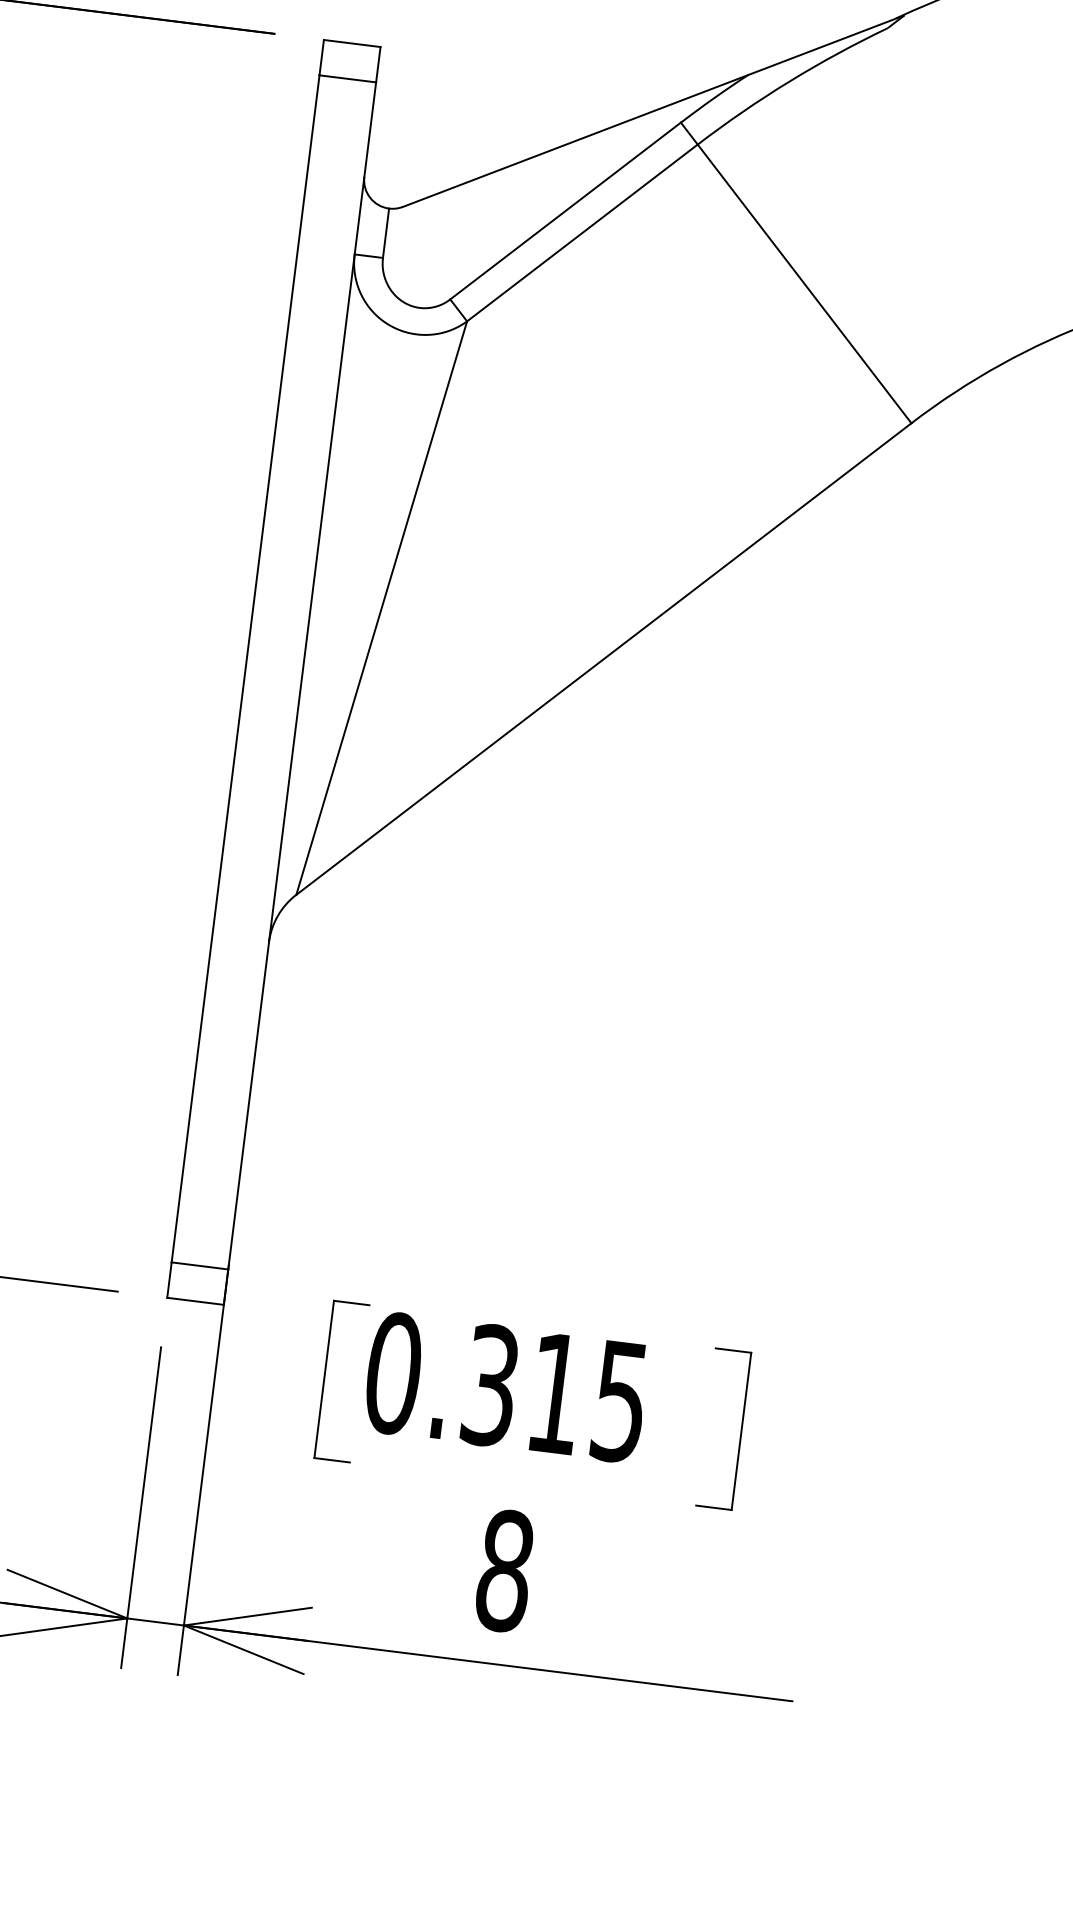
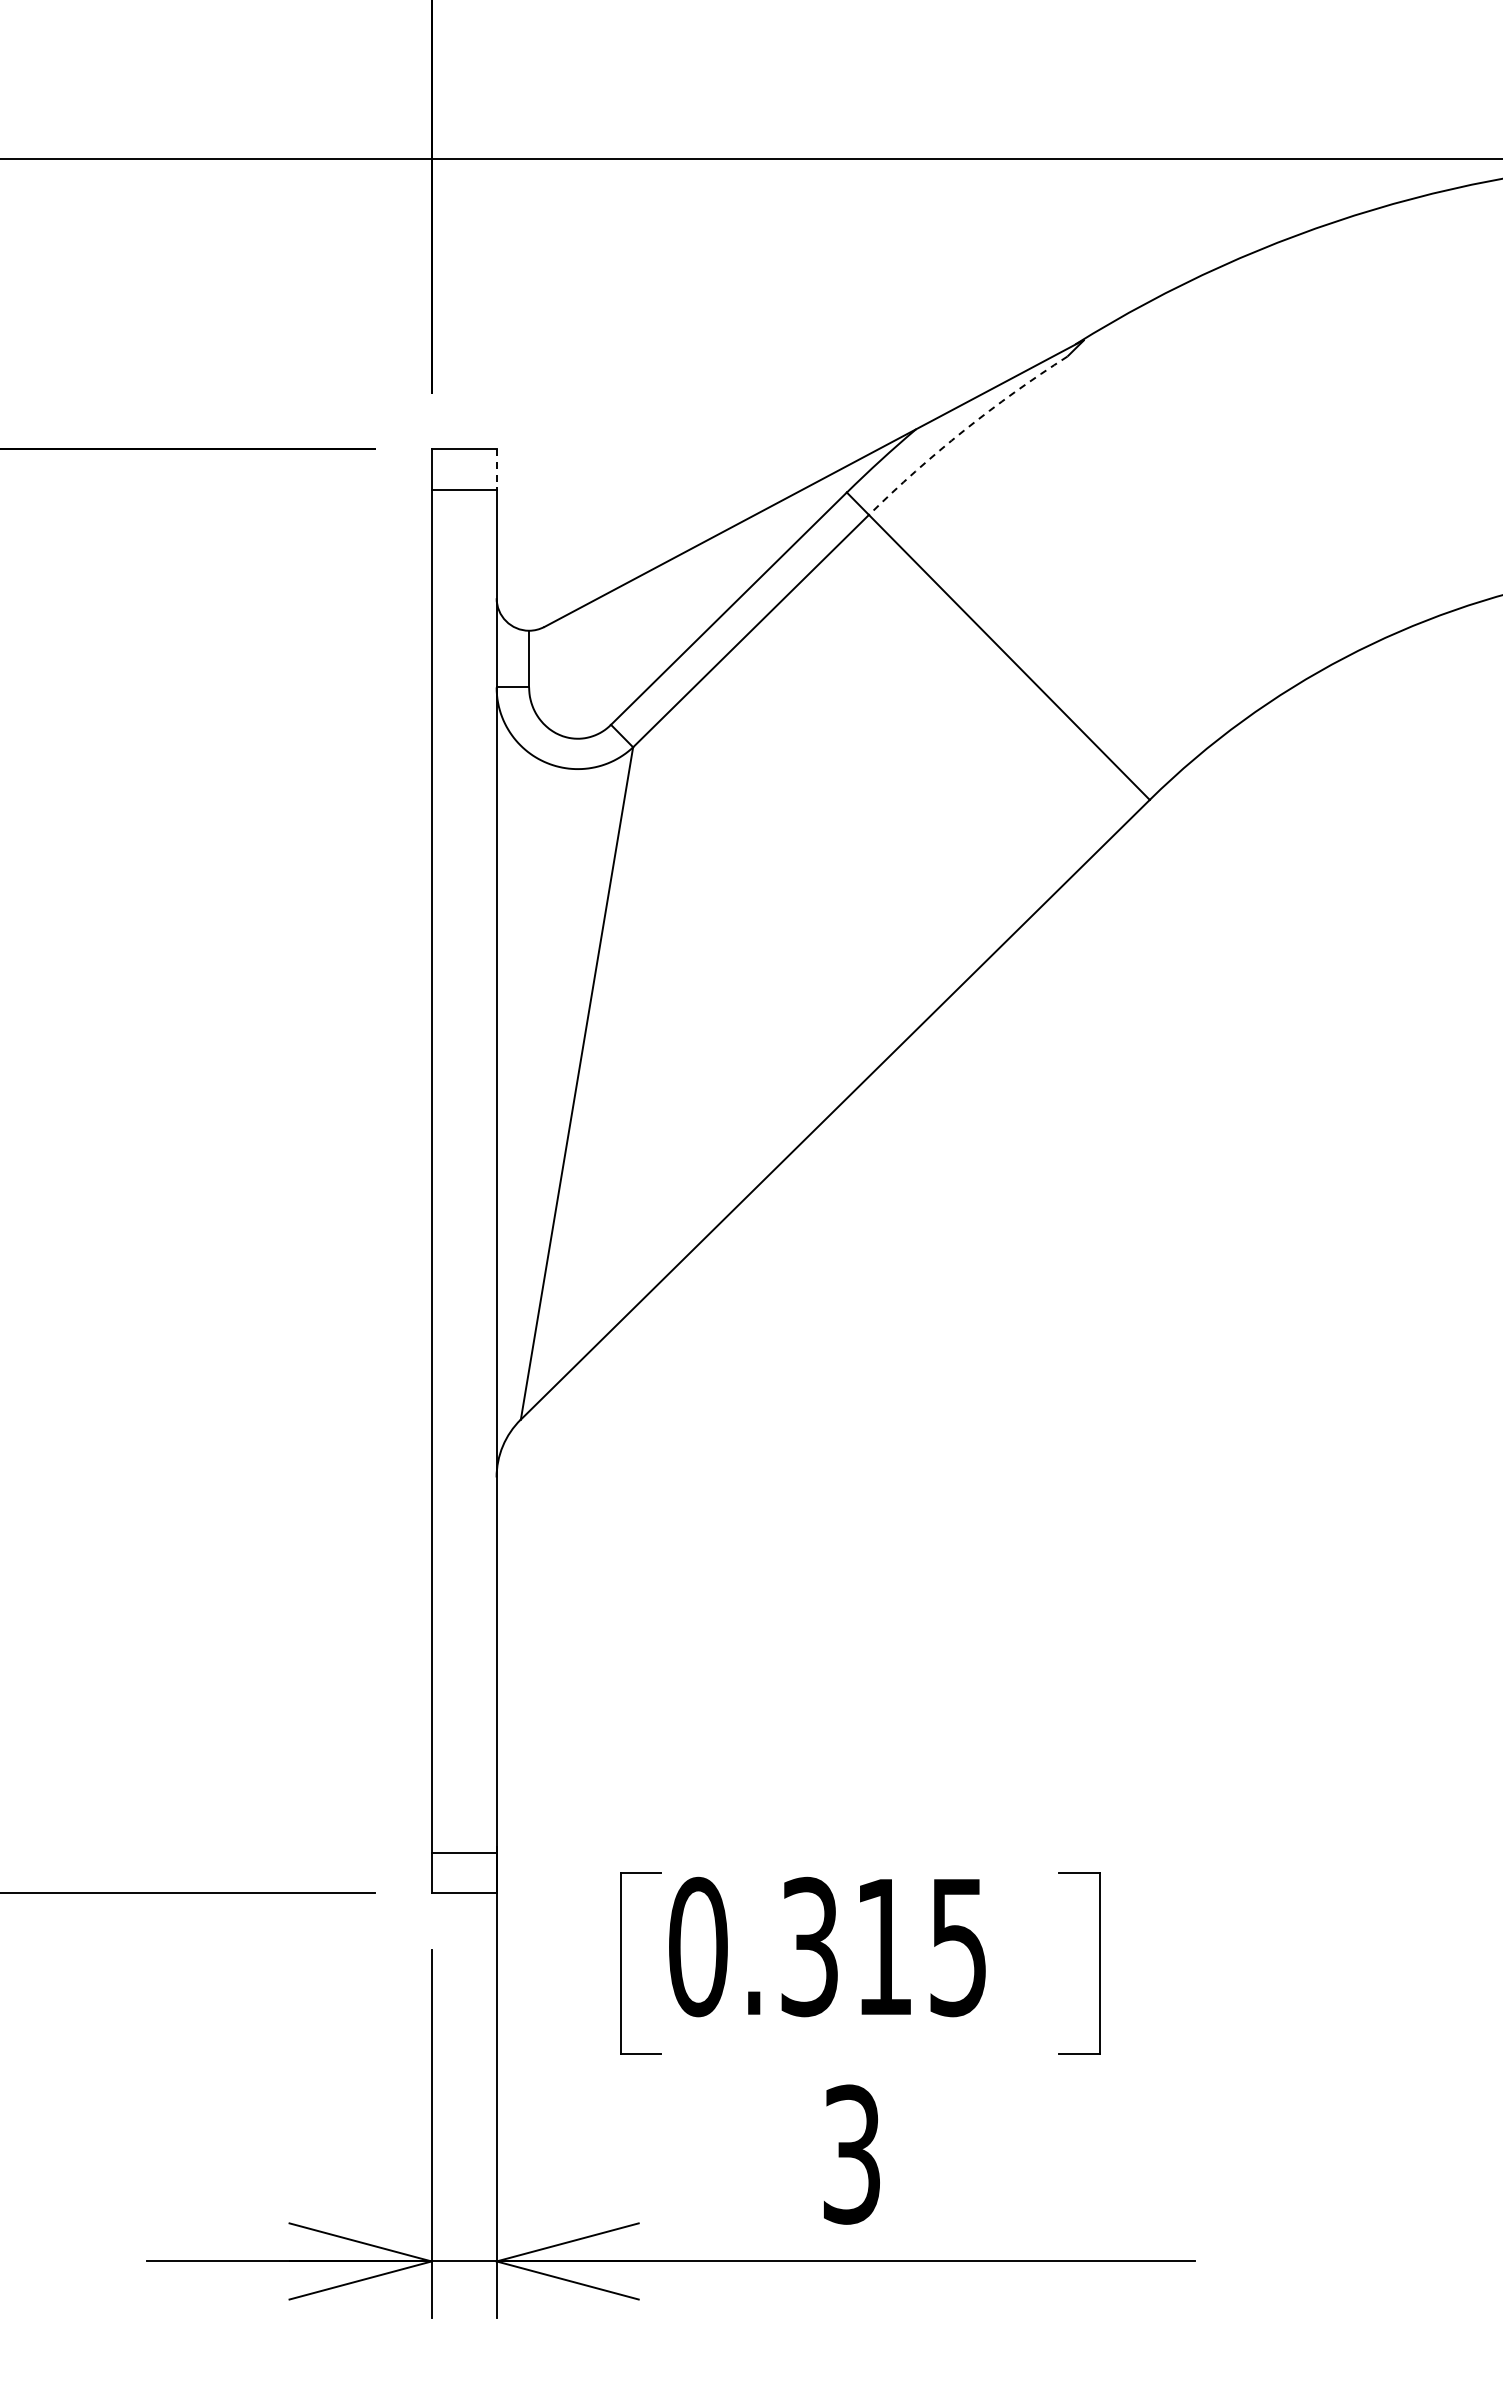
line: (378, 65) -> (496, 470), solid -> dashed
arc: (790, 81) -> (964, 430), solid -> dashed
text: (505, 1570) -> (852, 2154), 8 -> 3

